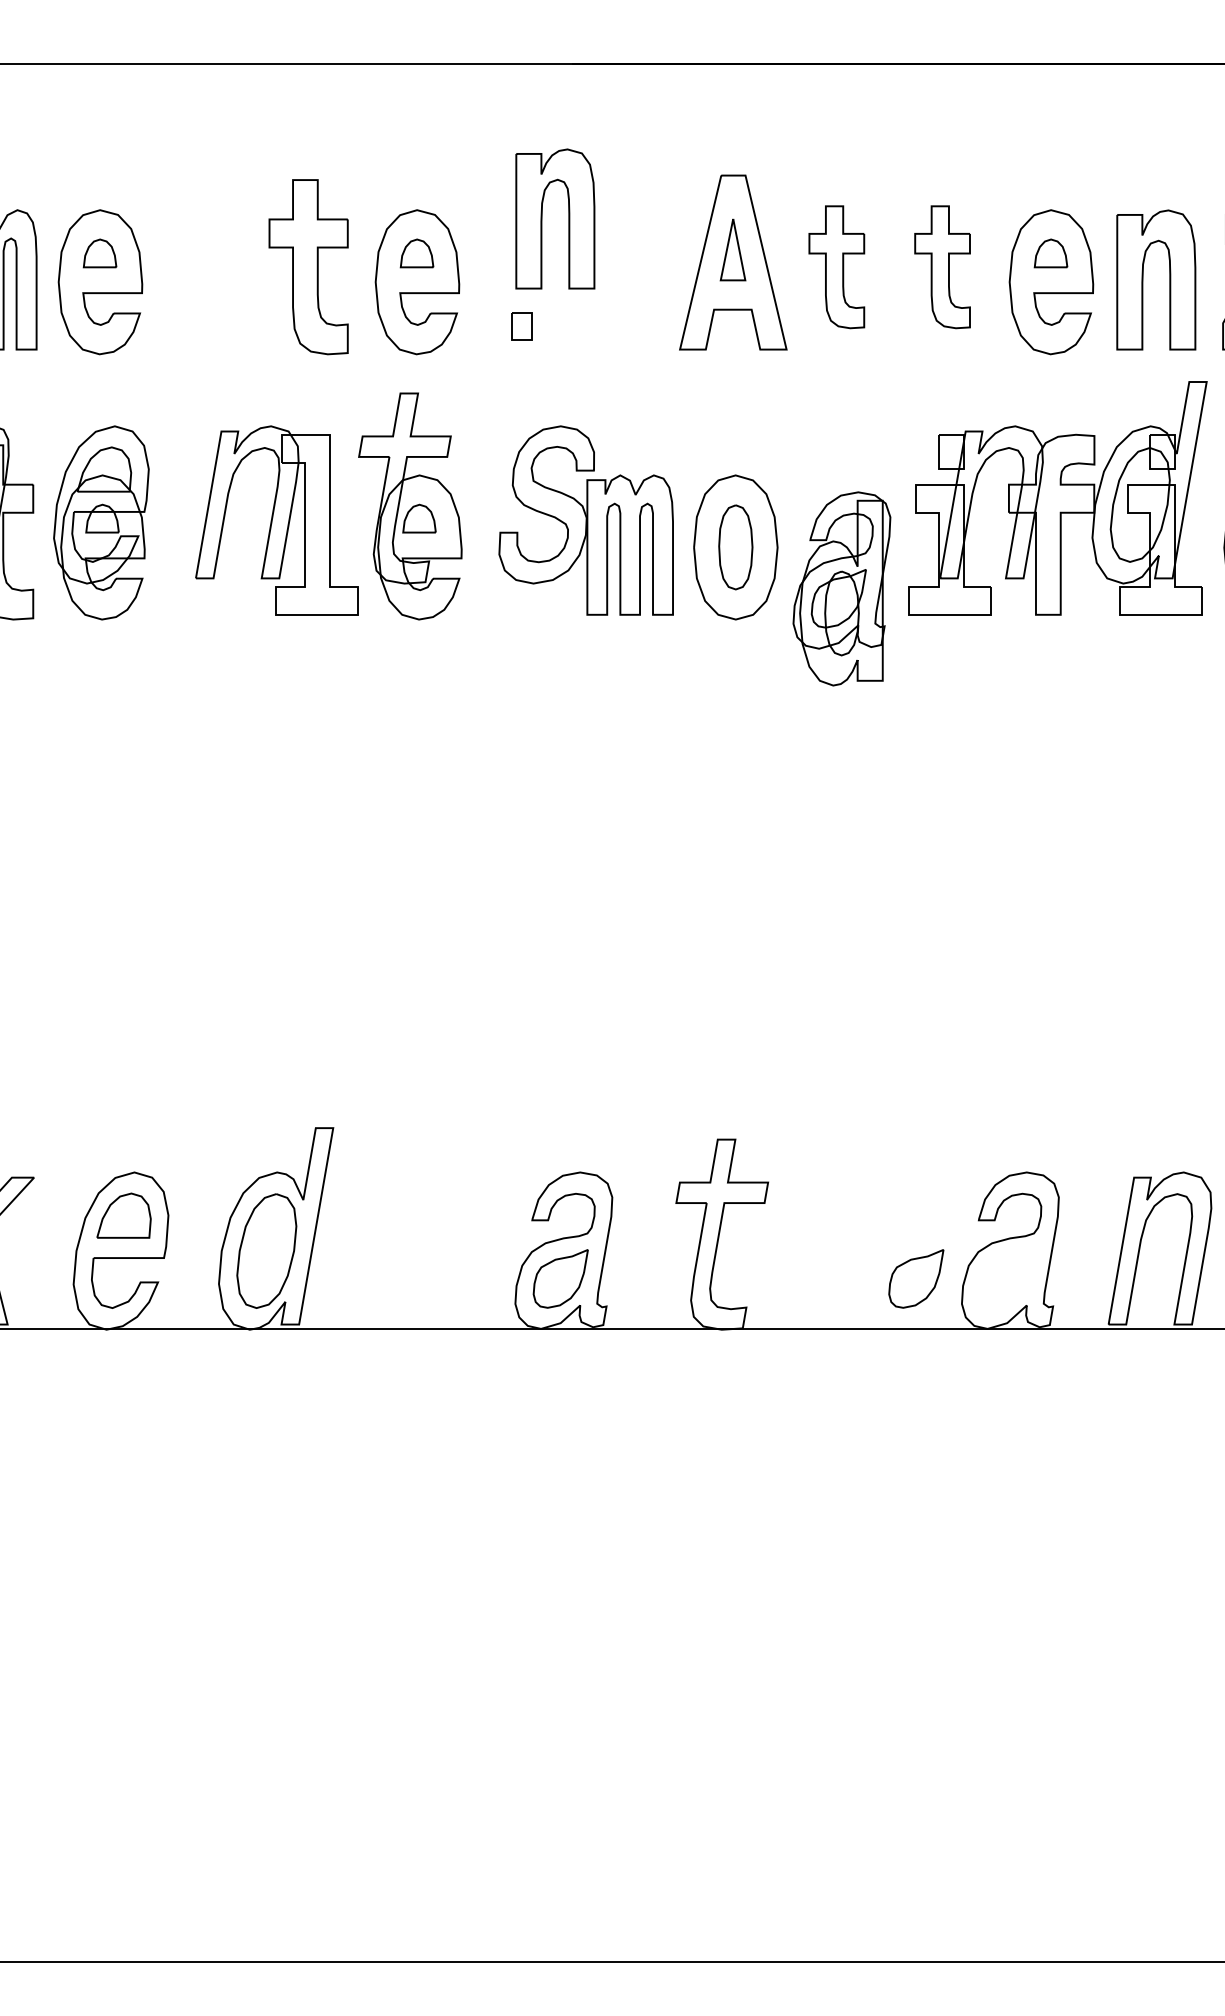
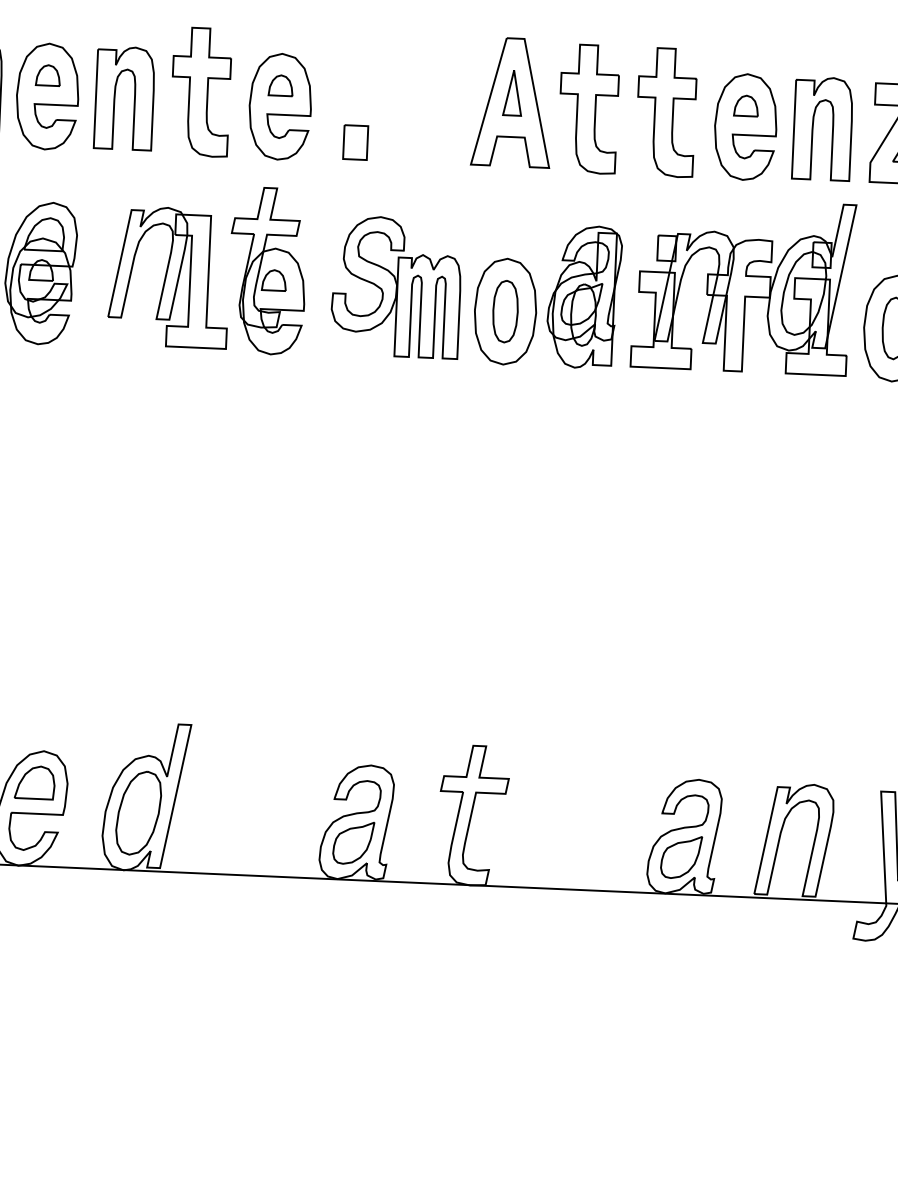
part: (542, 218) -> (115, 97), moved
part: (836, 267) -> (588, 109), size x1.43
part: (942, 267) -> (666, 112), size x1.43
part: (521, 326) -> (355, 142), size x1.67
part: (841, 588) -> (583, 296), moved
part: (916, 1278) -> (681, 857), moved

